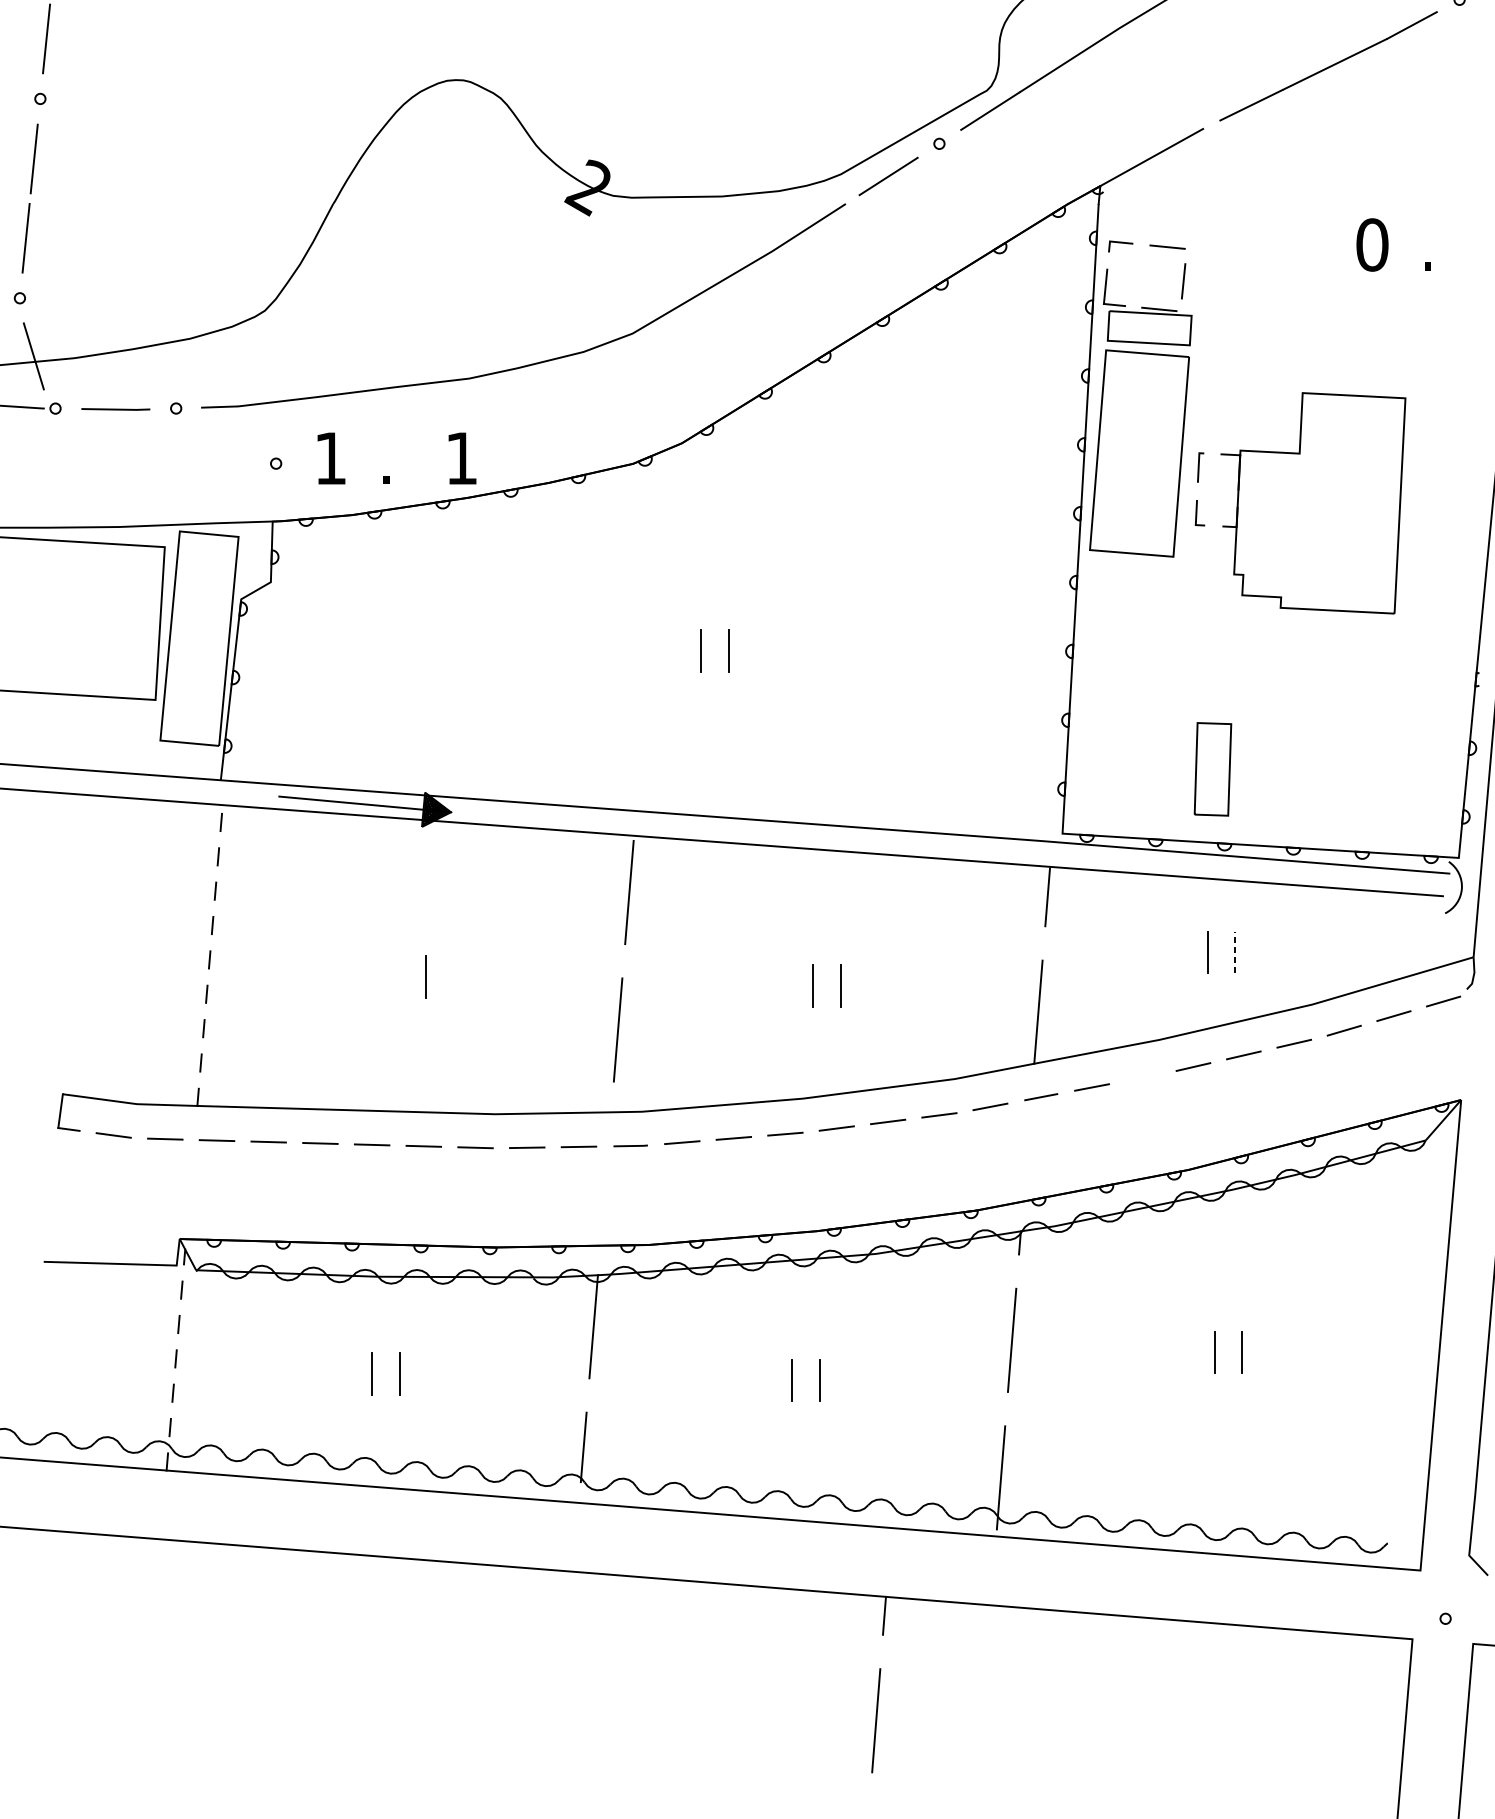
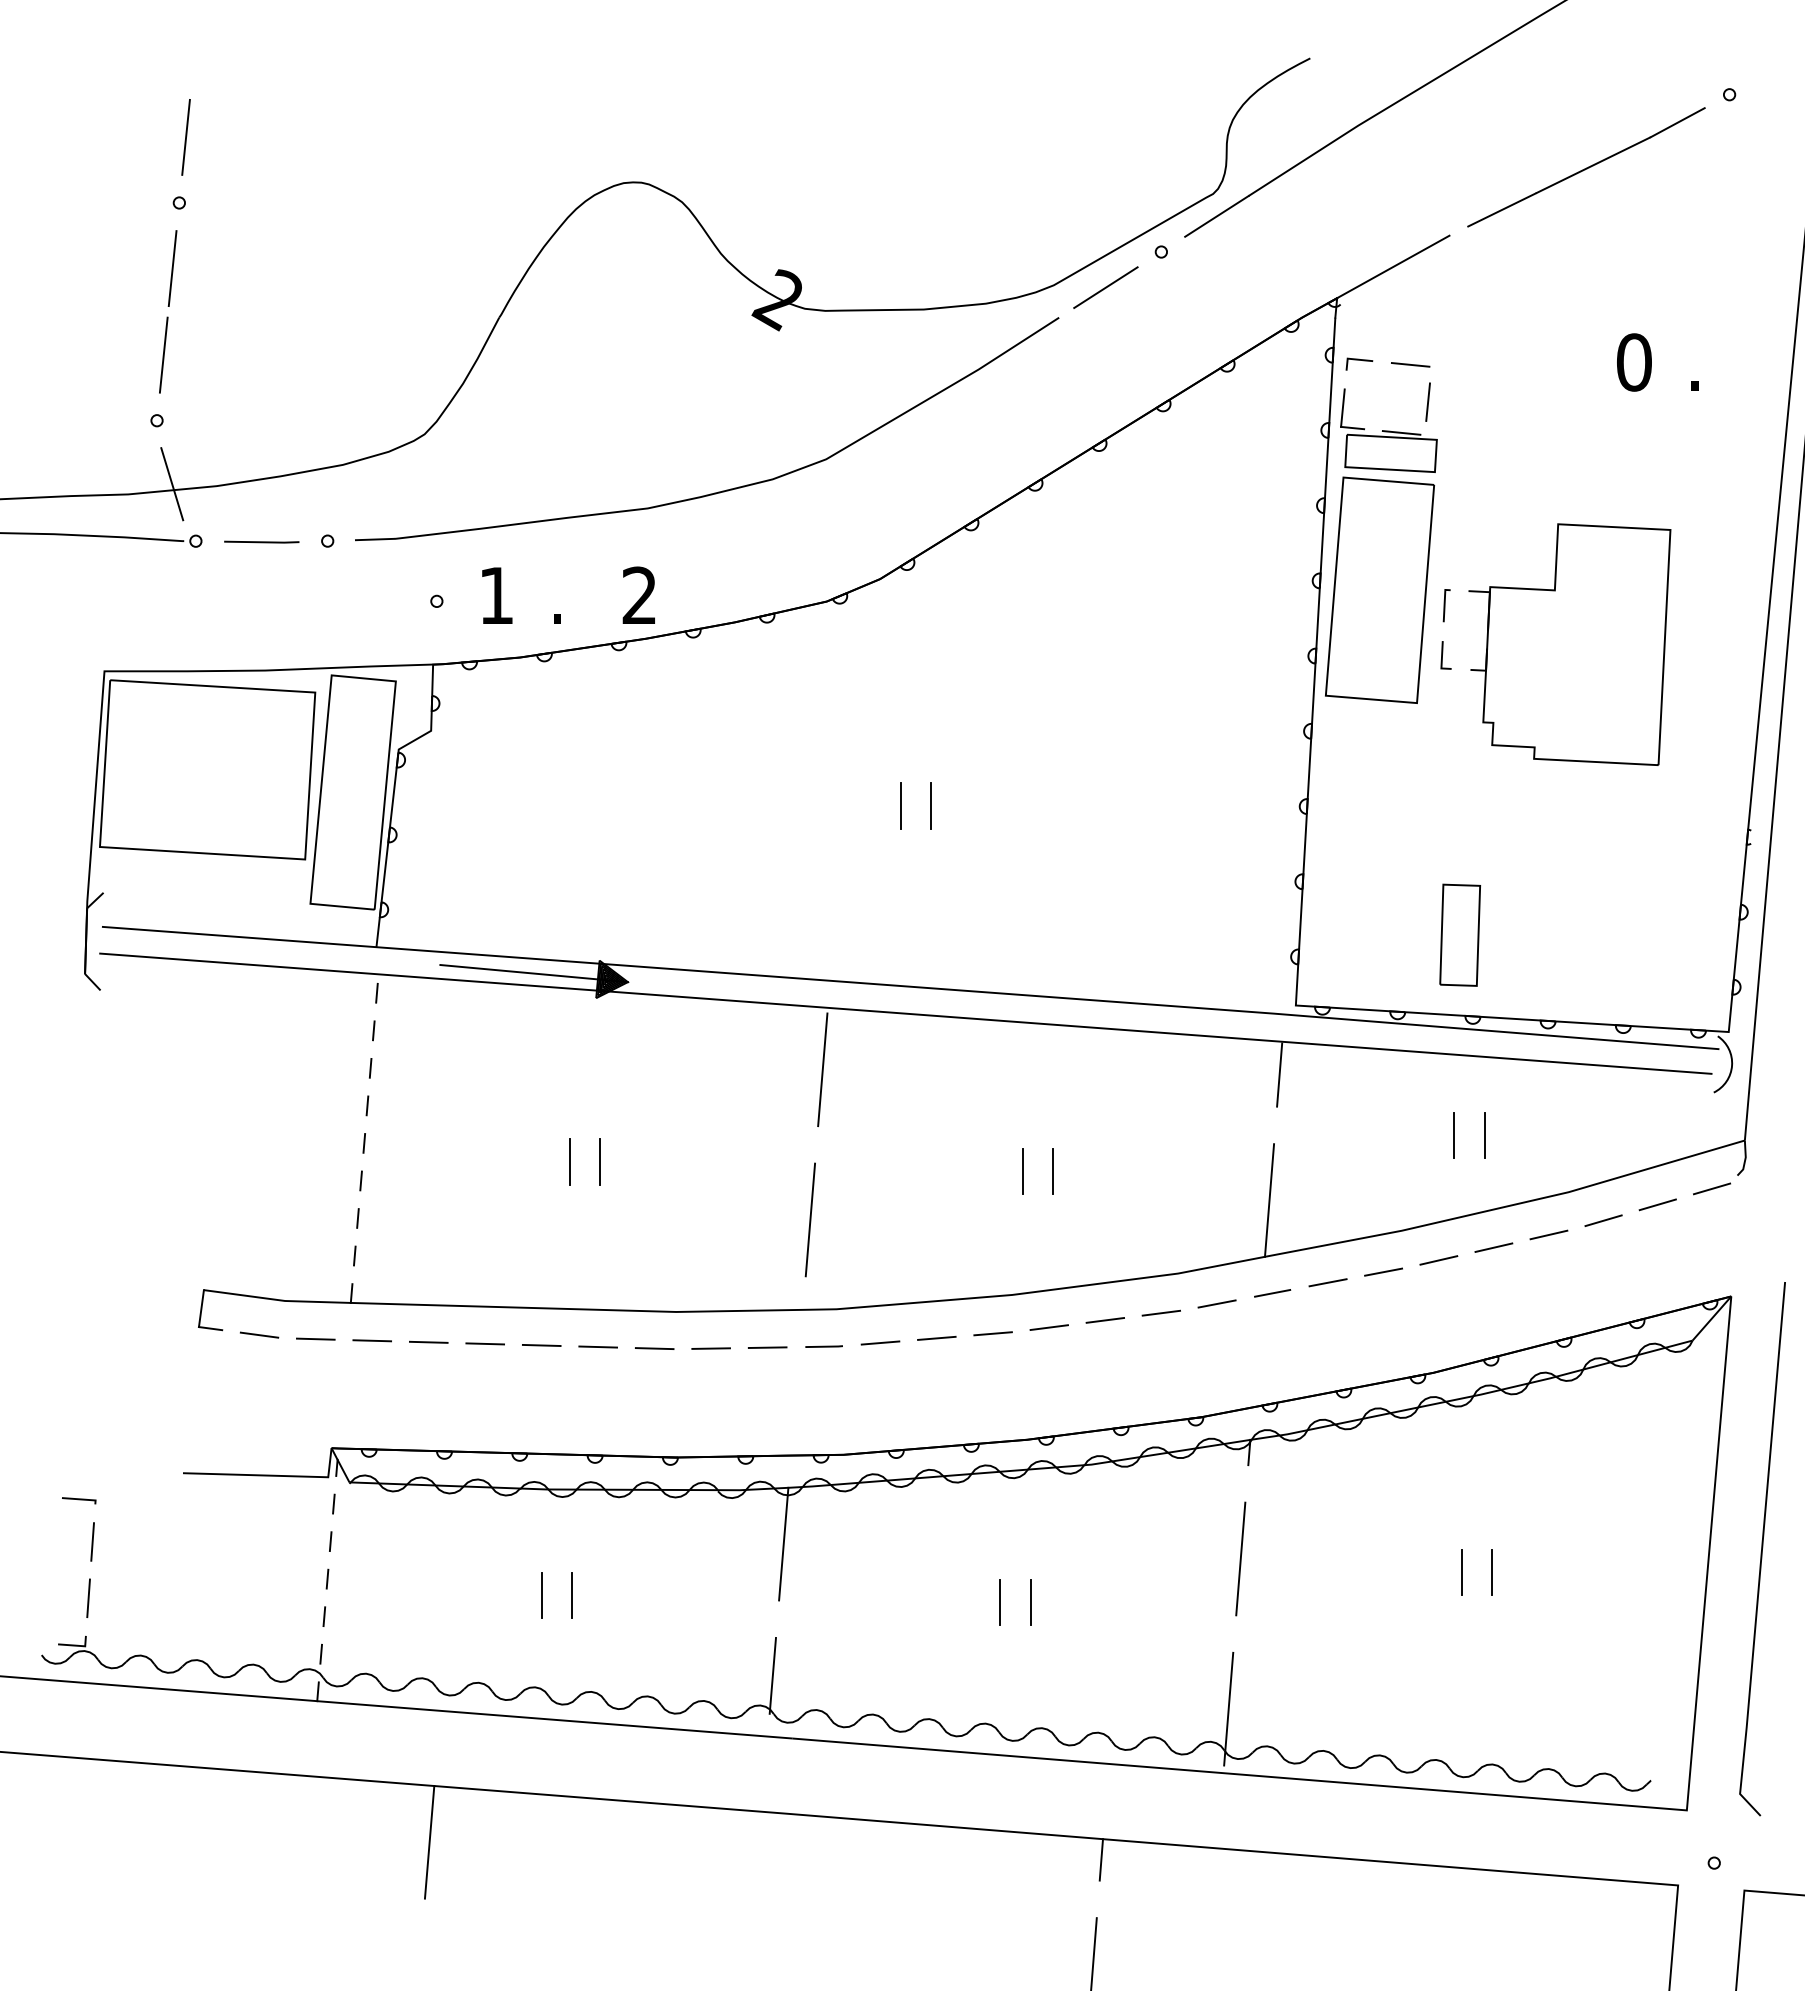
text: (460, 457) -> (638, 594), 1 -> 2
line: (1235, 952) -> (1484, 1135), dashed -> solid
line: (397, 976) -> (569, 1161), added
line: (1142, 1077) -> (1383, 1271), added
line: (269, 1599) -> (429, 1842), added

